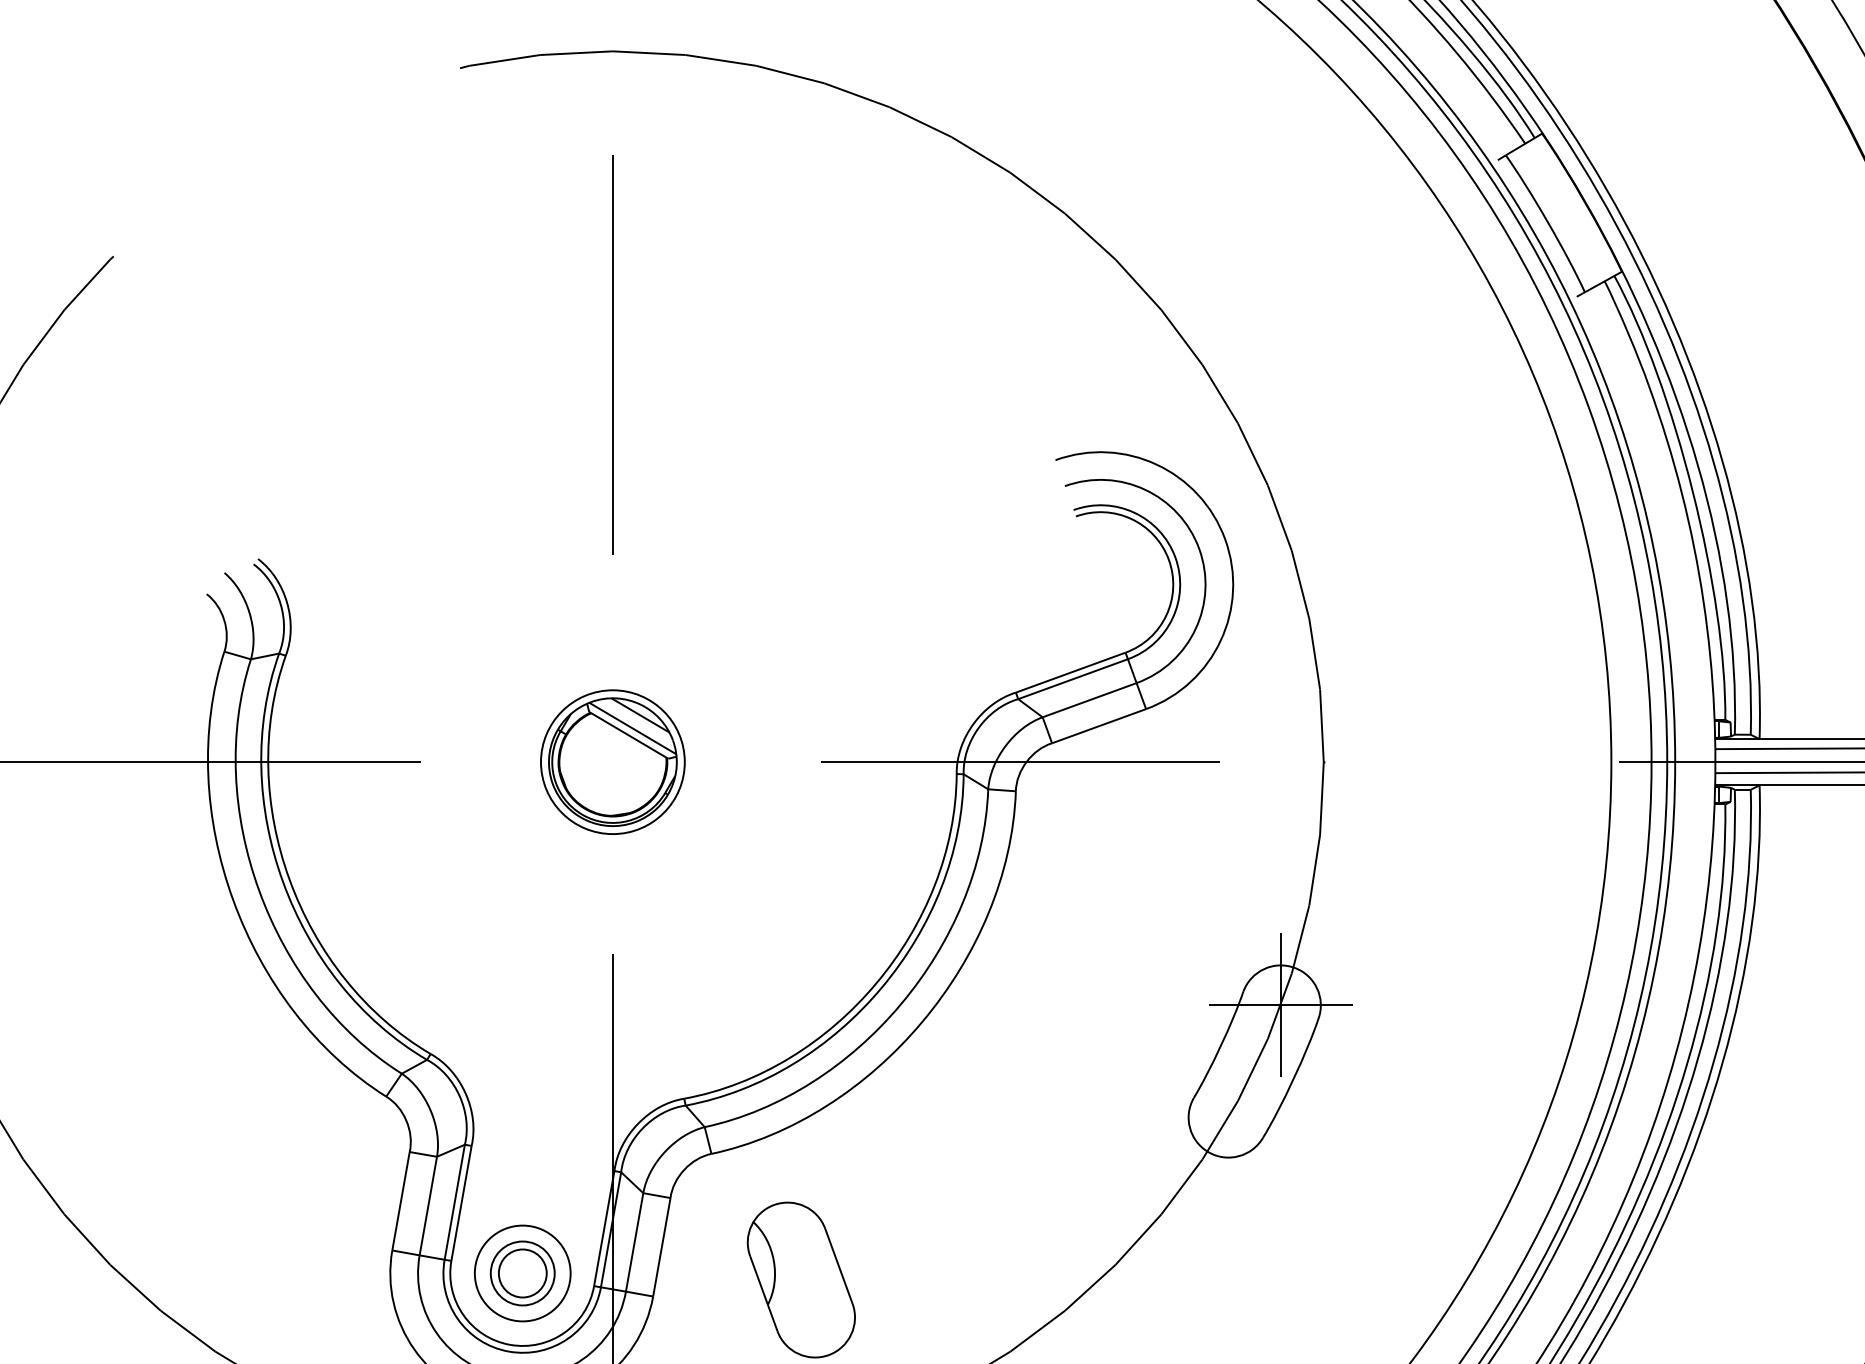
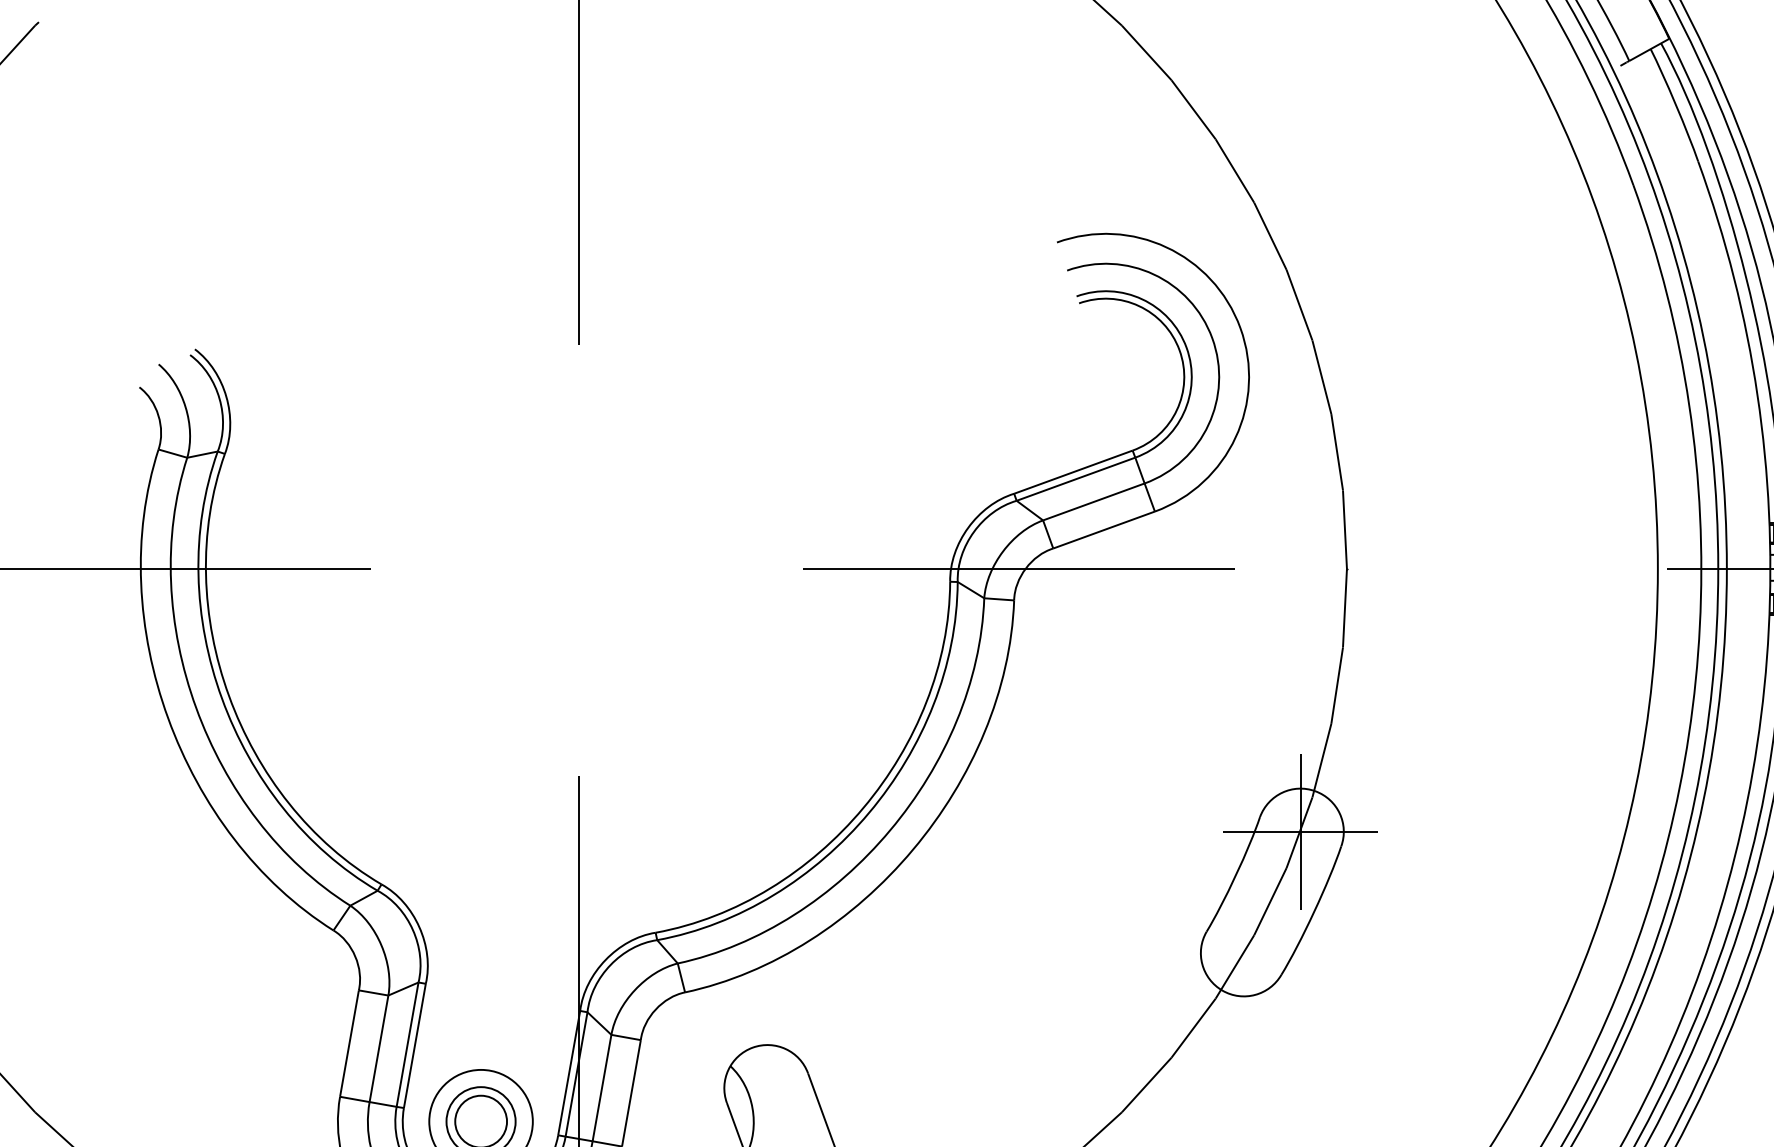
part: (612, 761) -> (578, 568), removed

